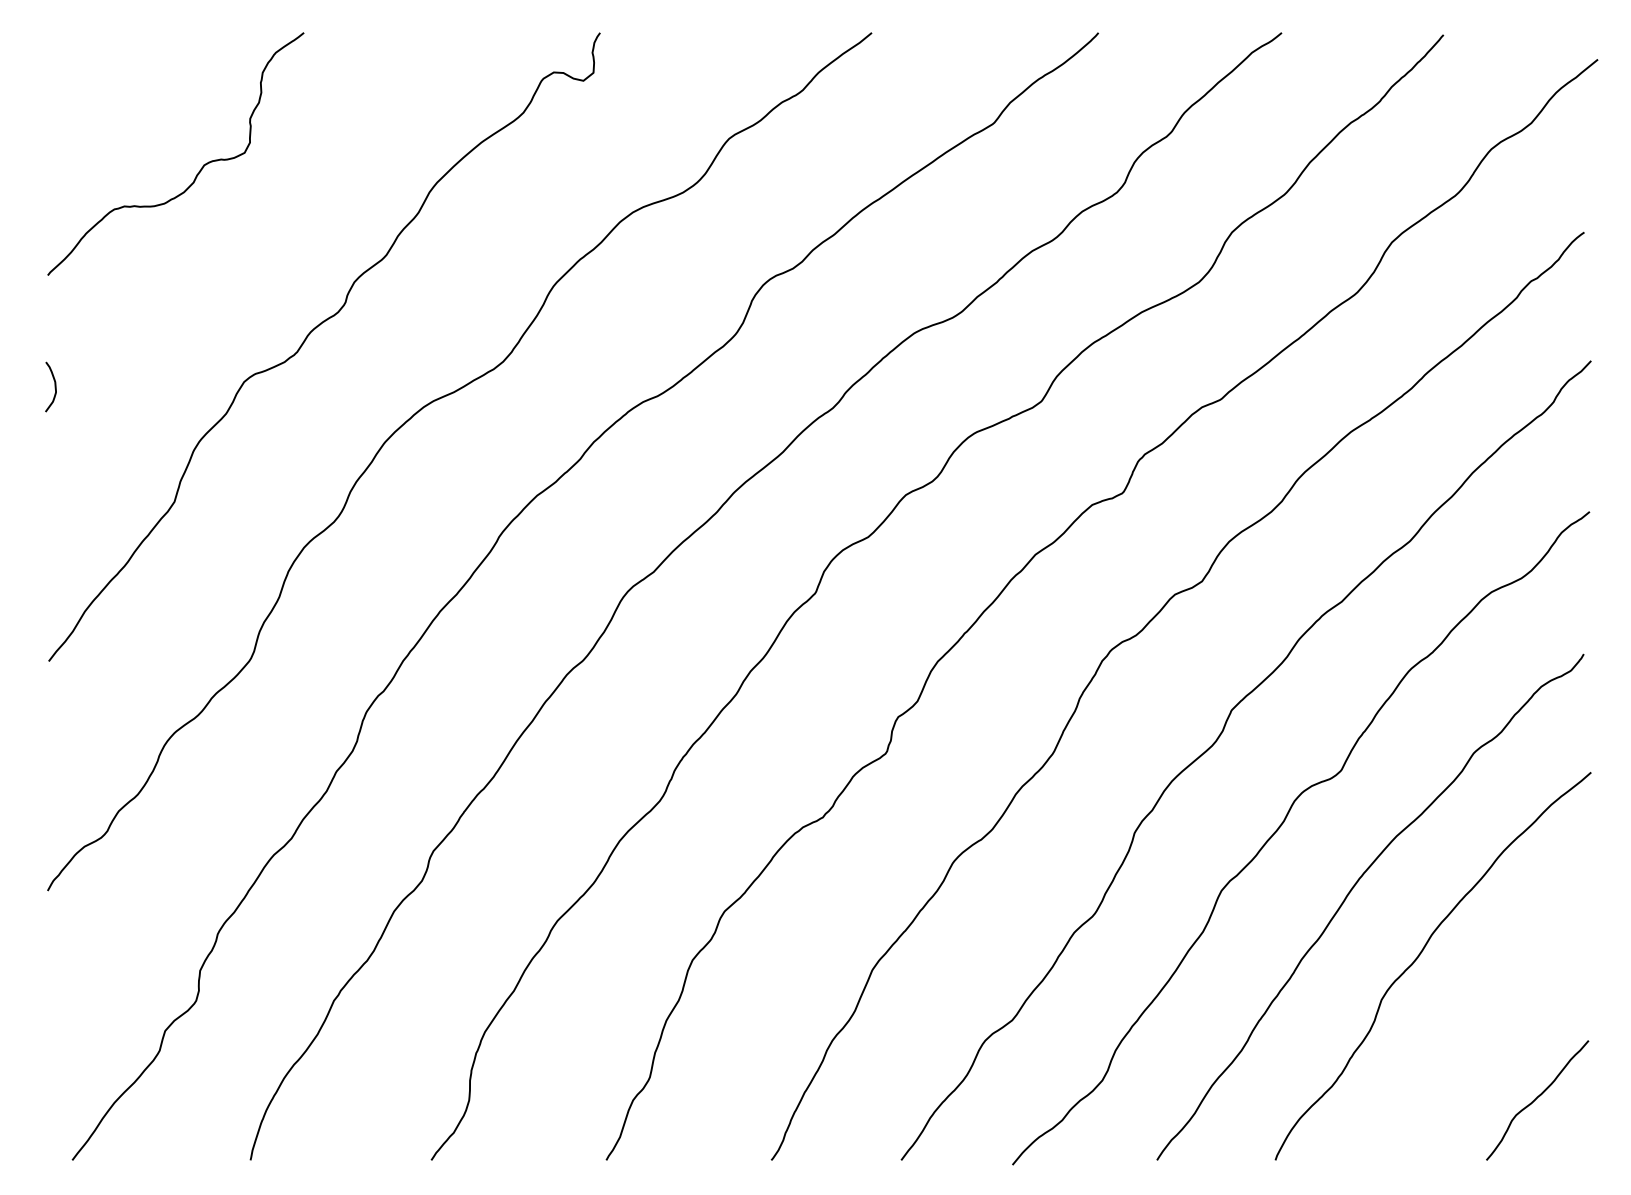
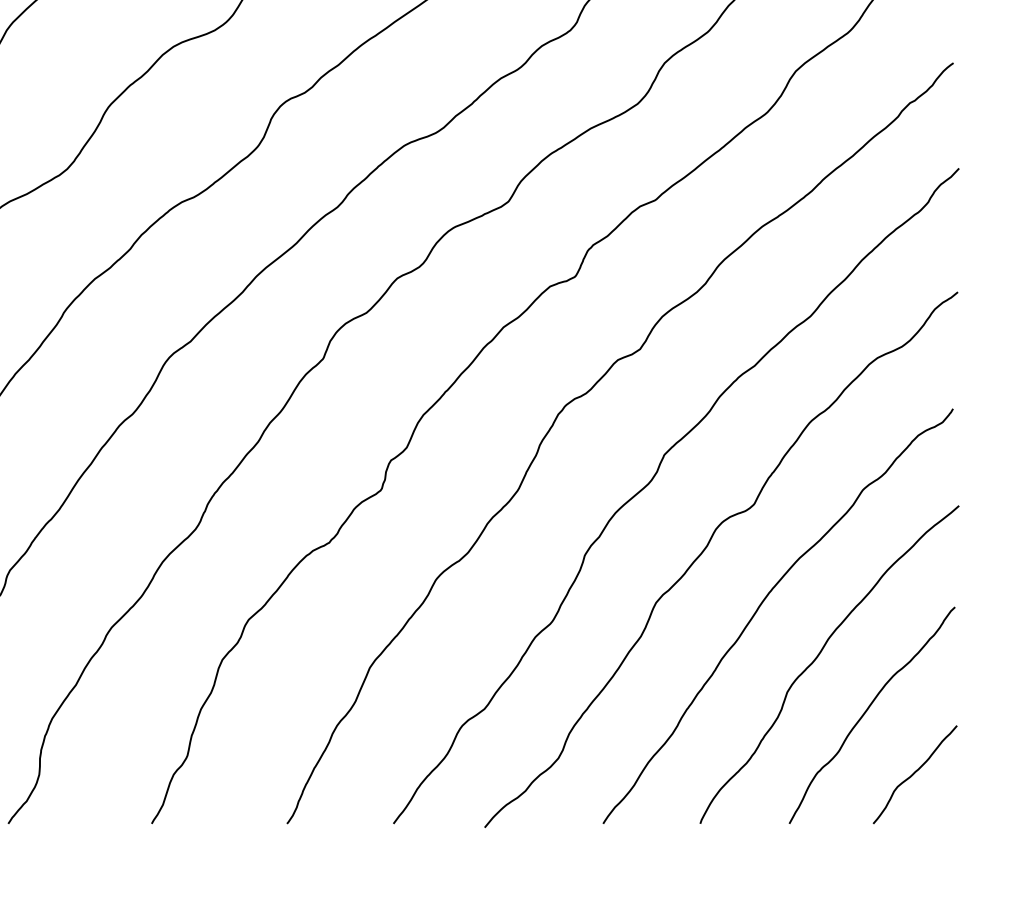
curve: (1479, 1022) -> (867, 710), added

